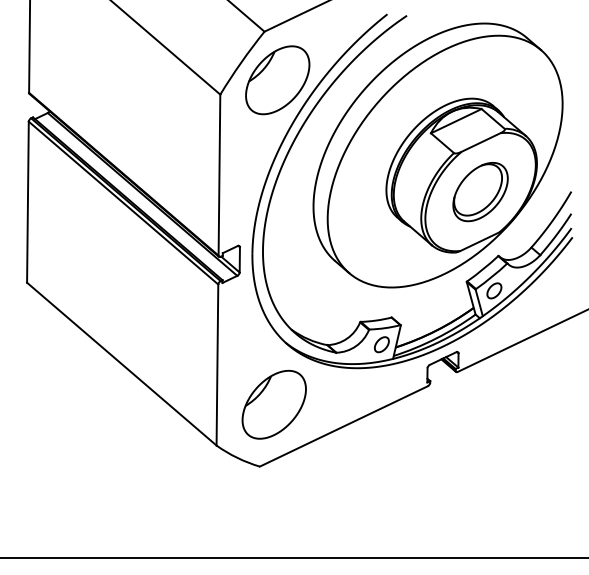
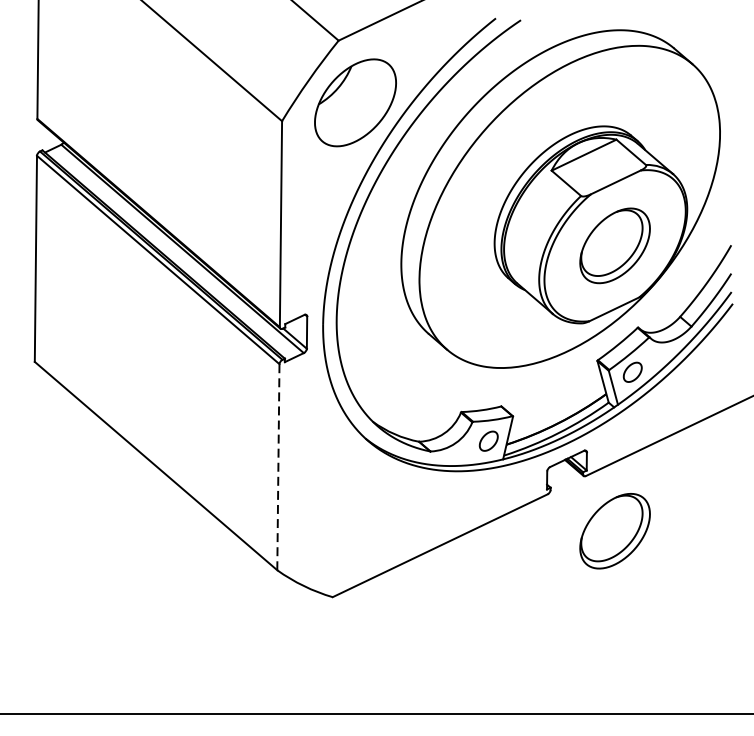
line: (217, 365) -> (278, 467), solid -> dashed
part: (273, 404) -> (350, 517), removed
part: (480, 415) -> (615, 531), added

